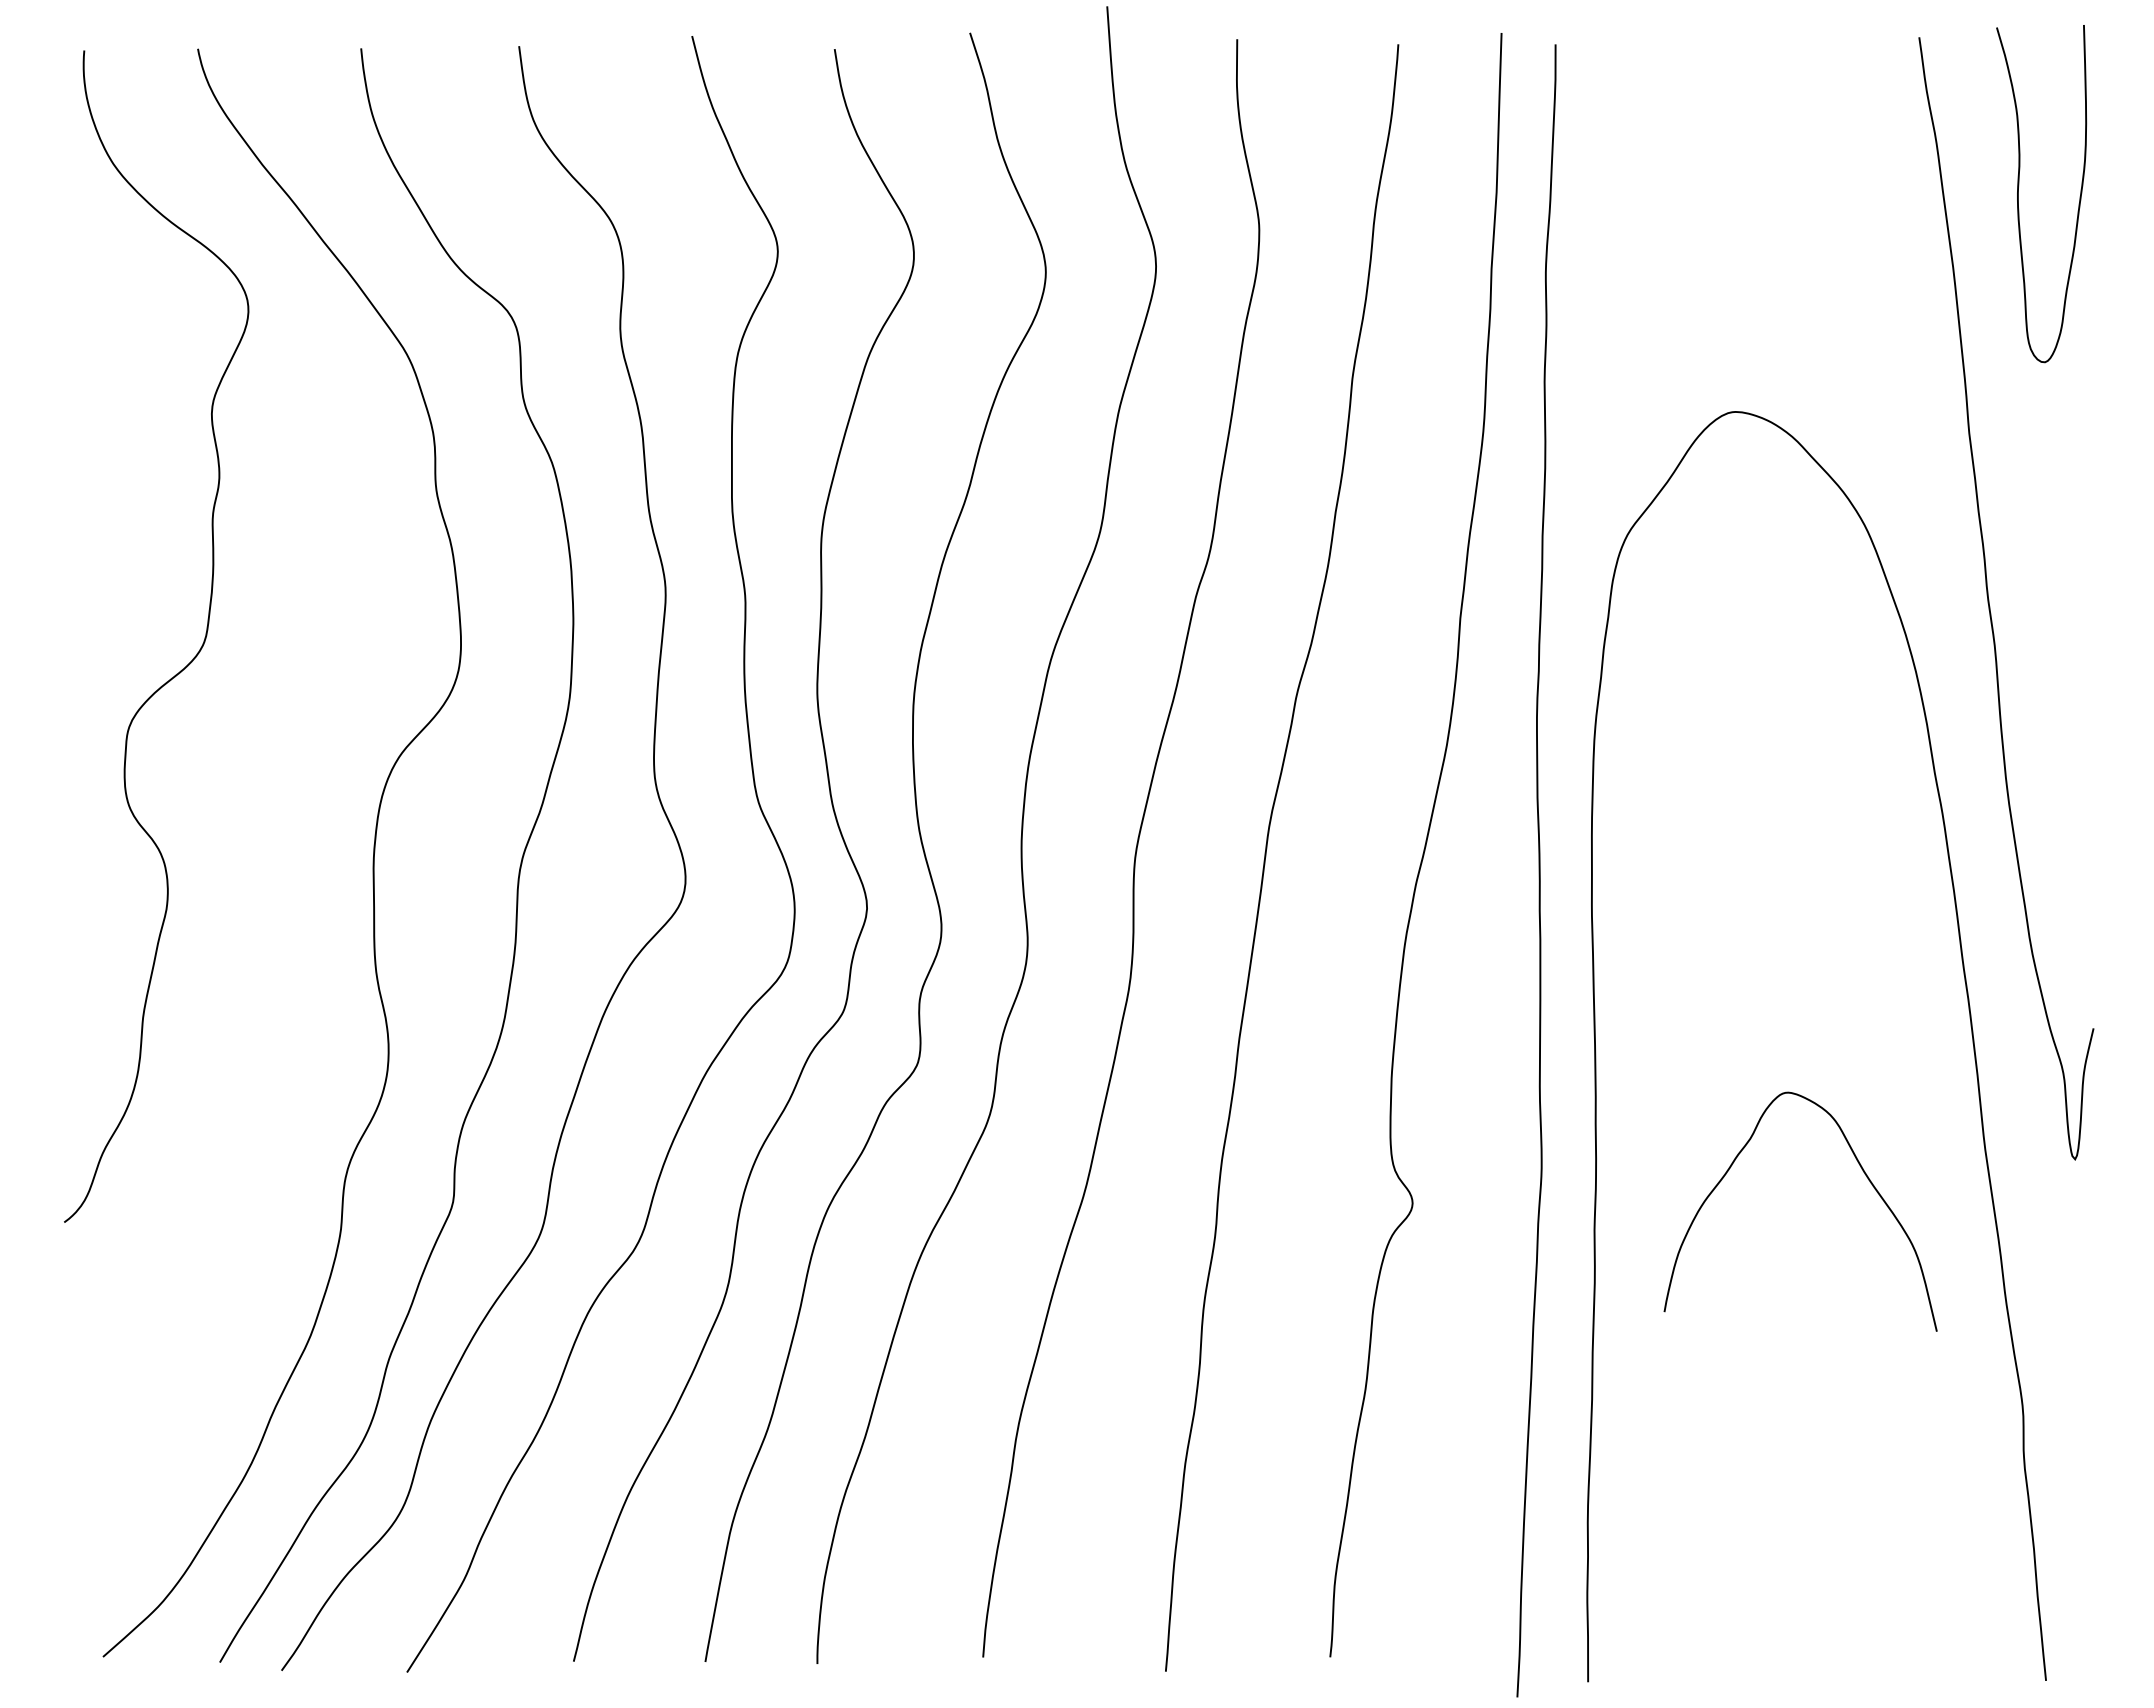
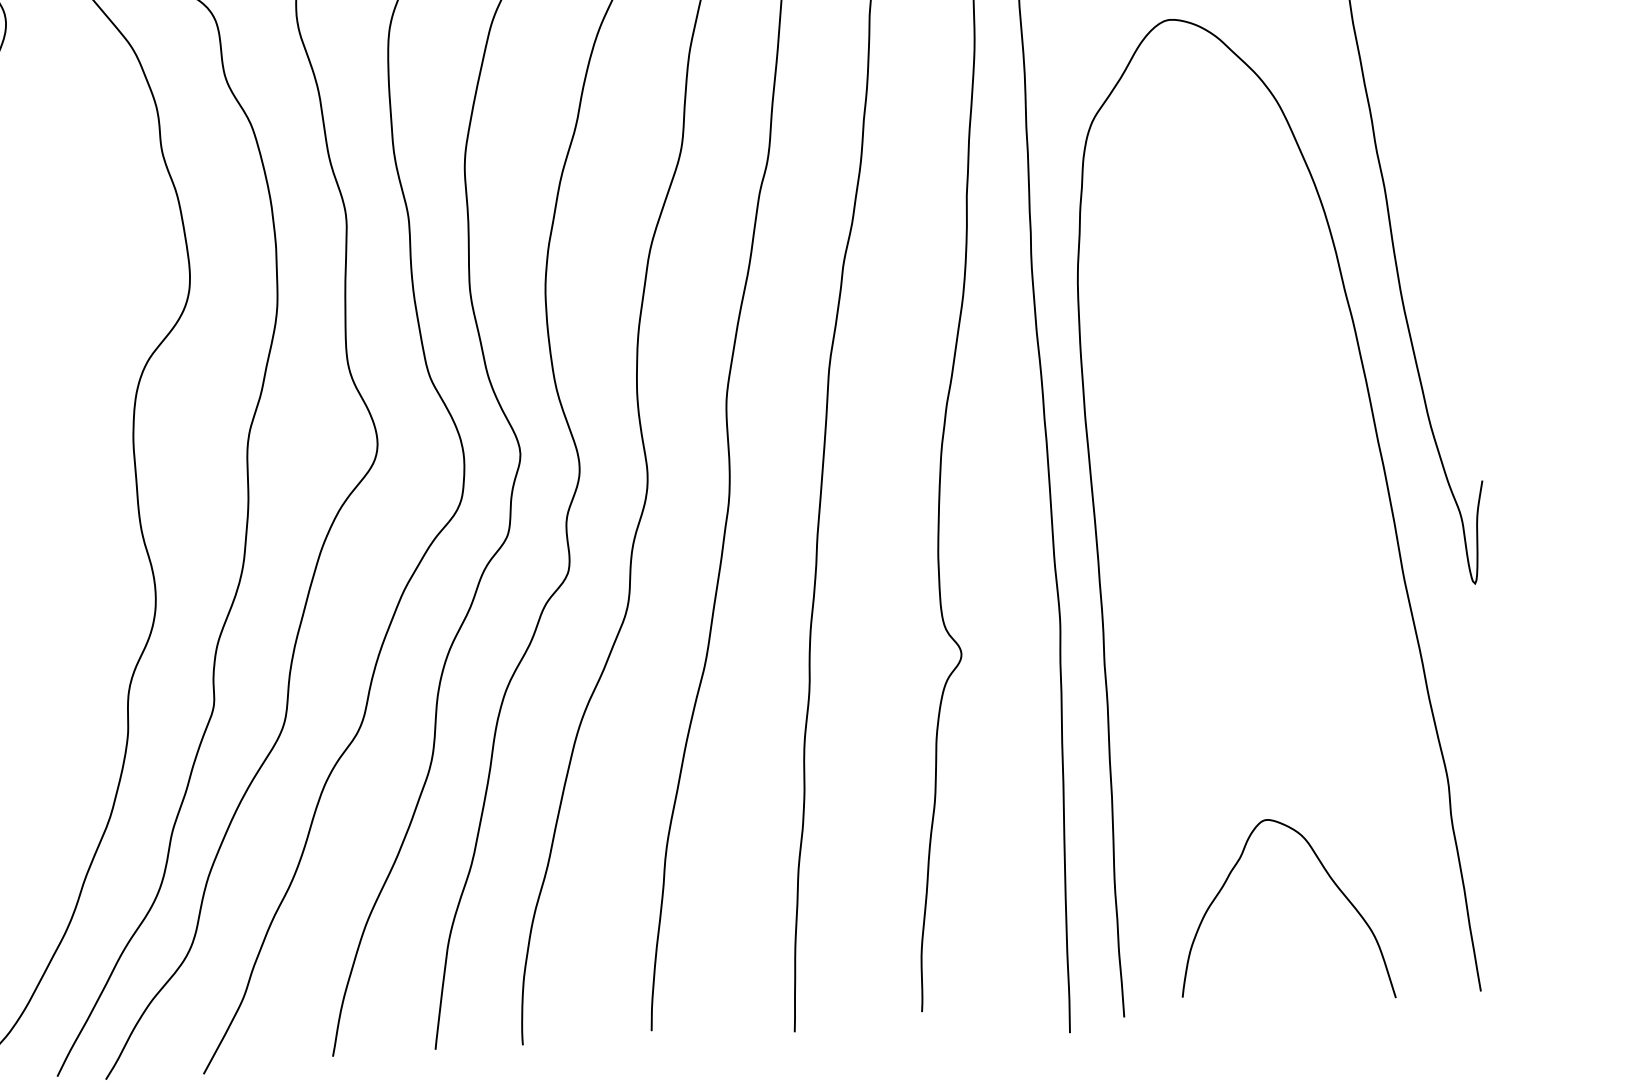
curve: (1864, 1174) -> (1330, 879), moved

